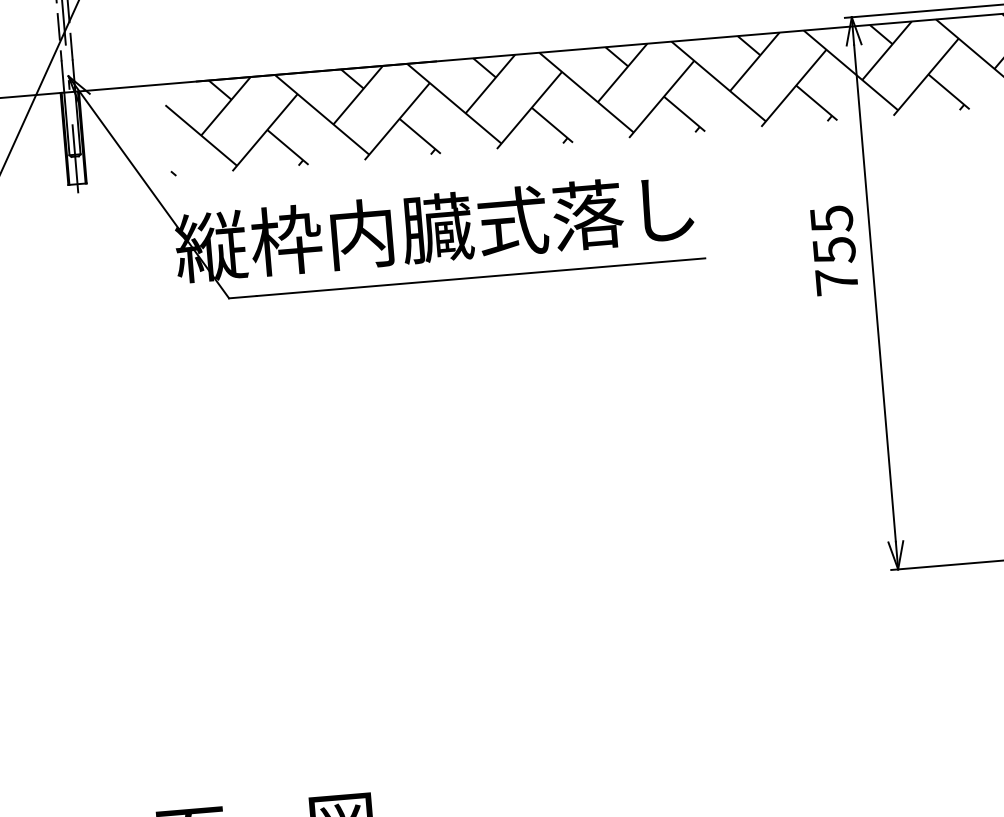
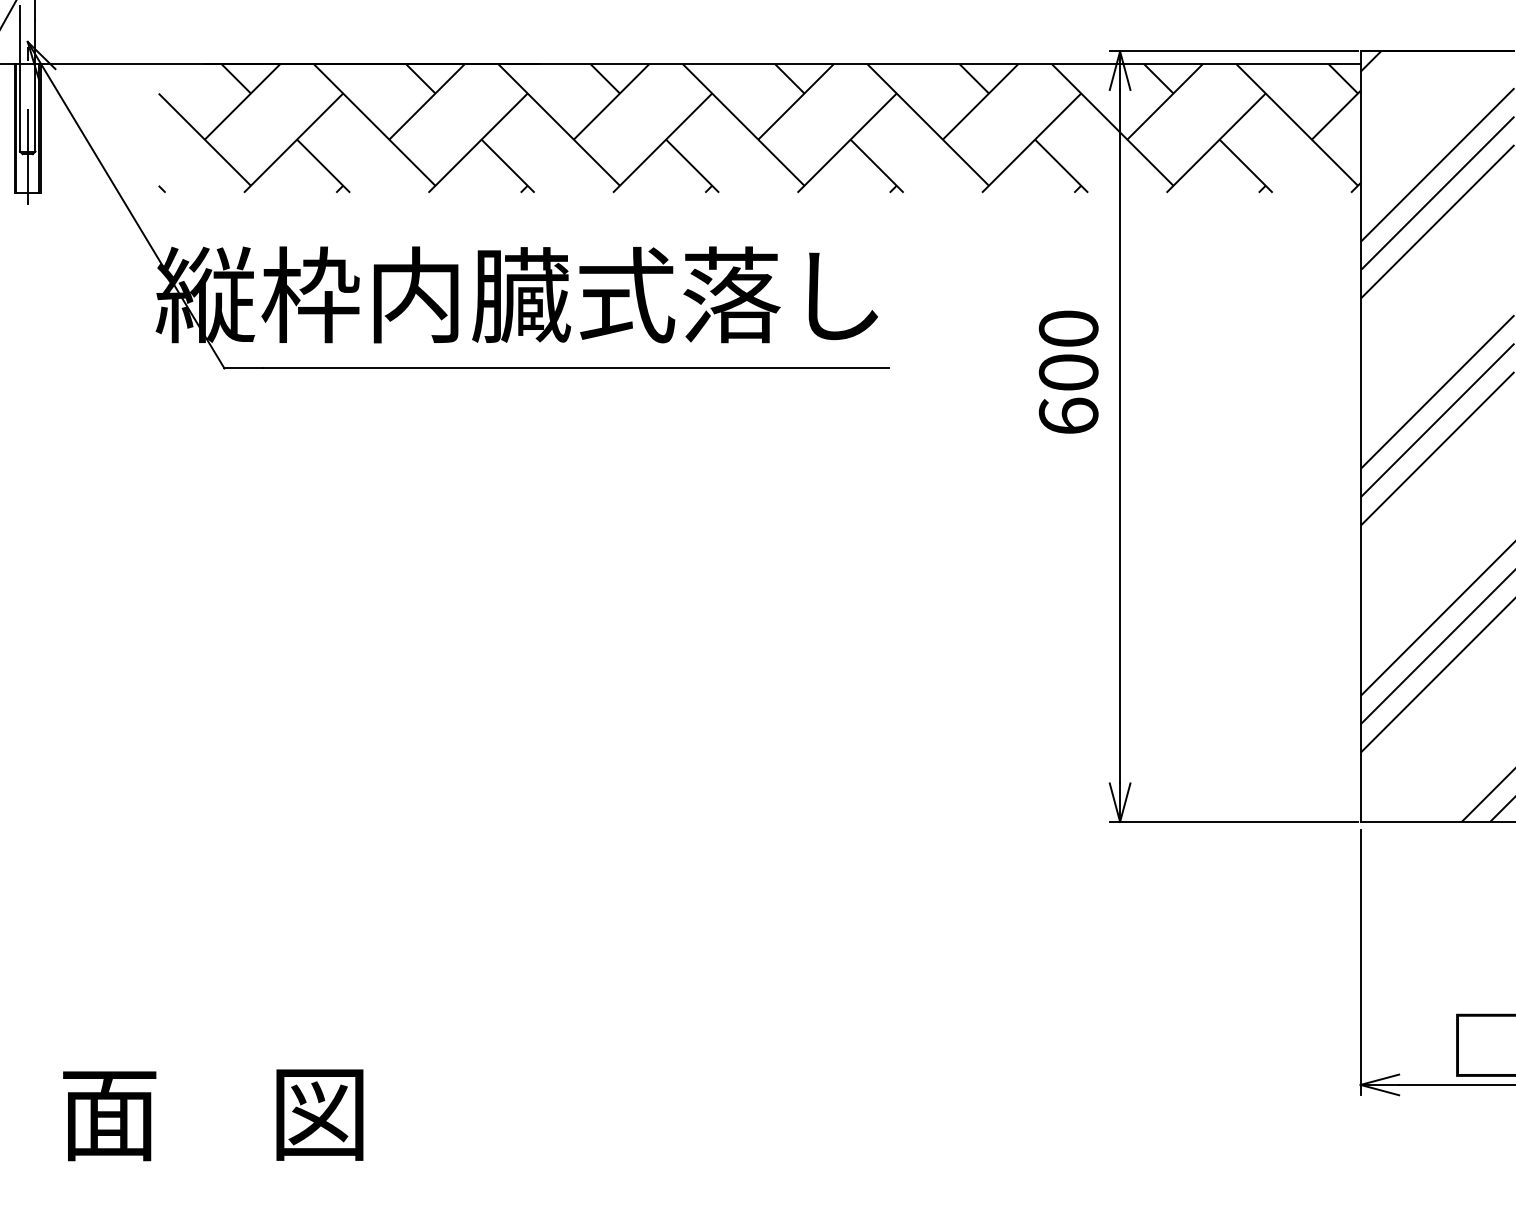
text: (834, 250) -> (1068, 372), 755 -> 600

